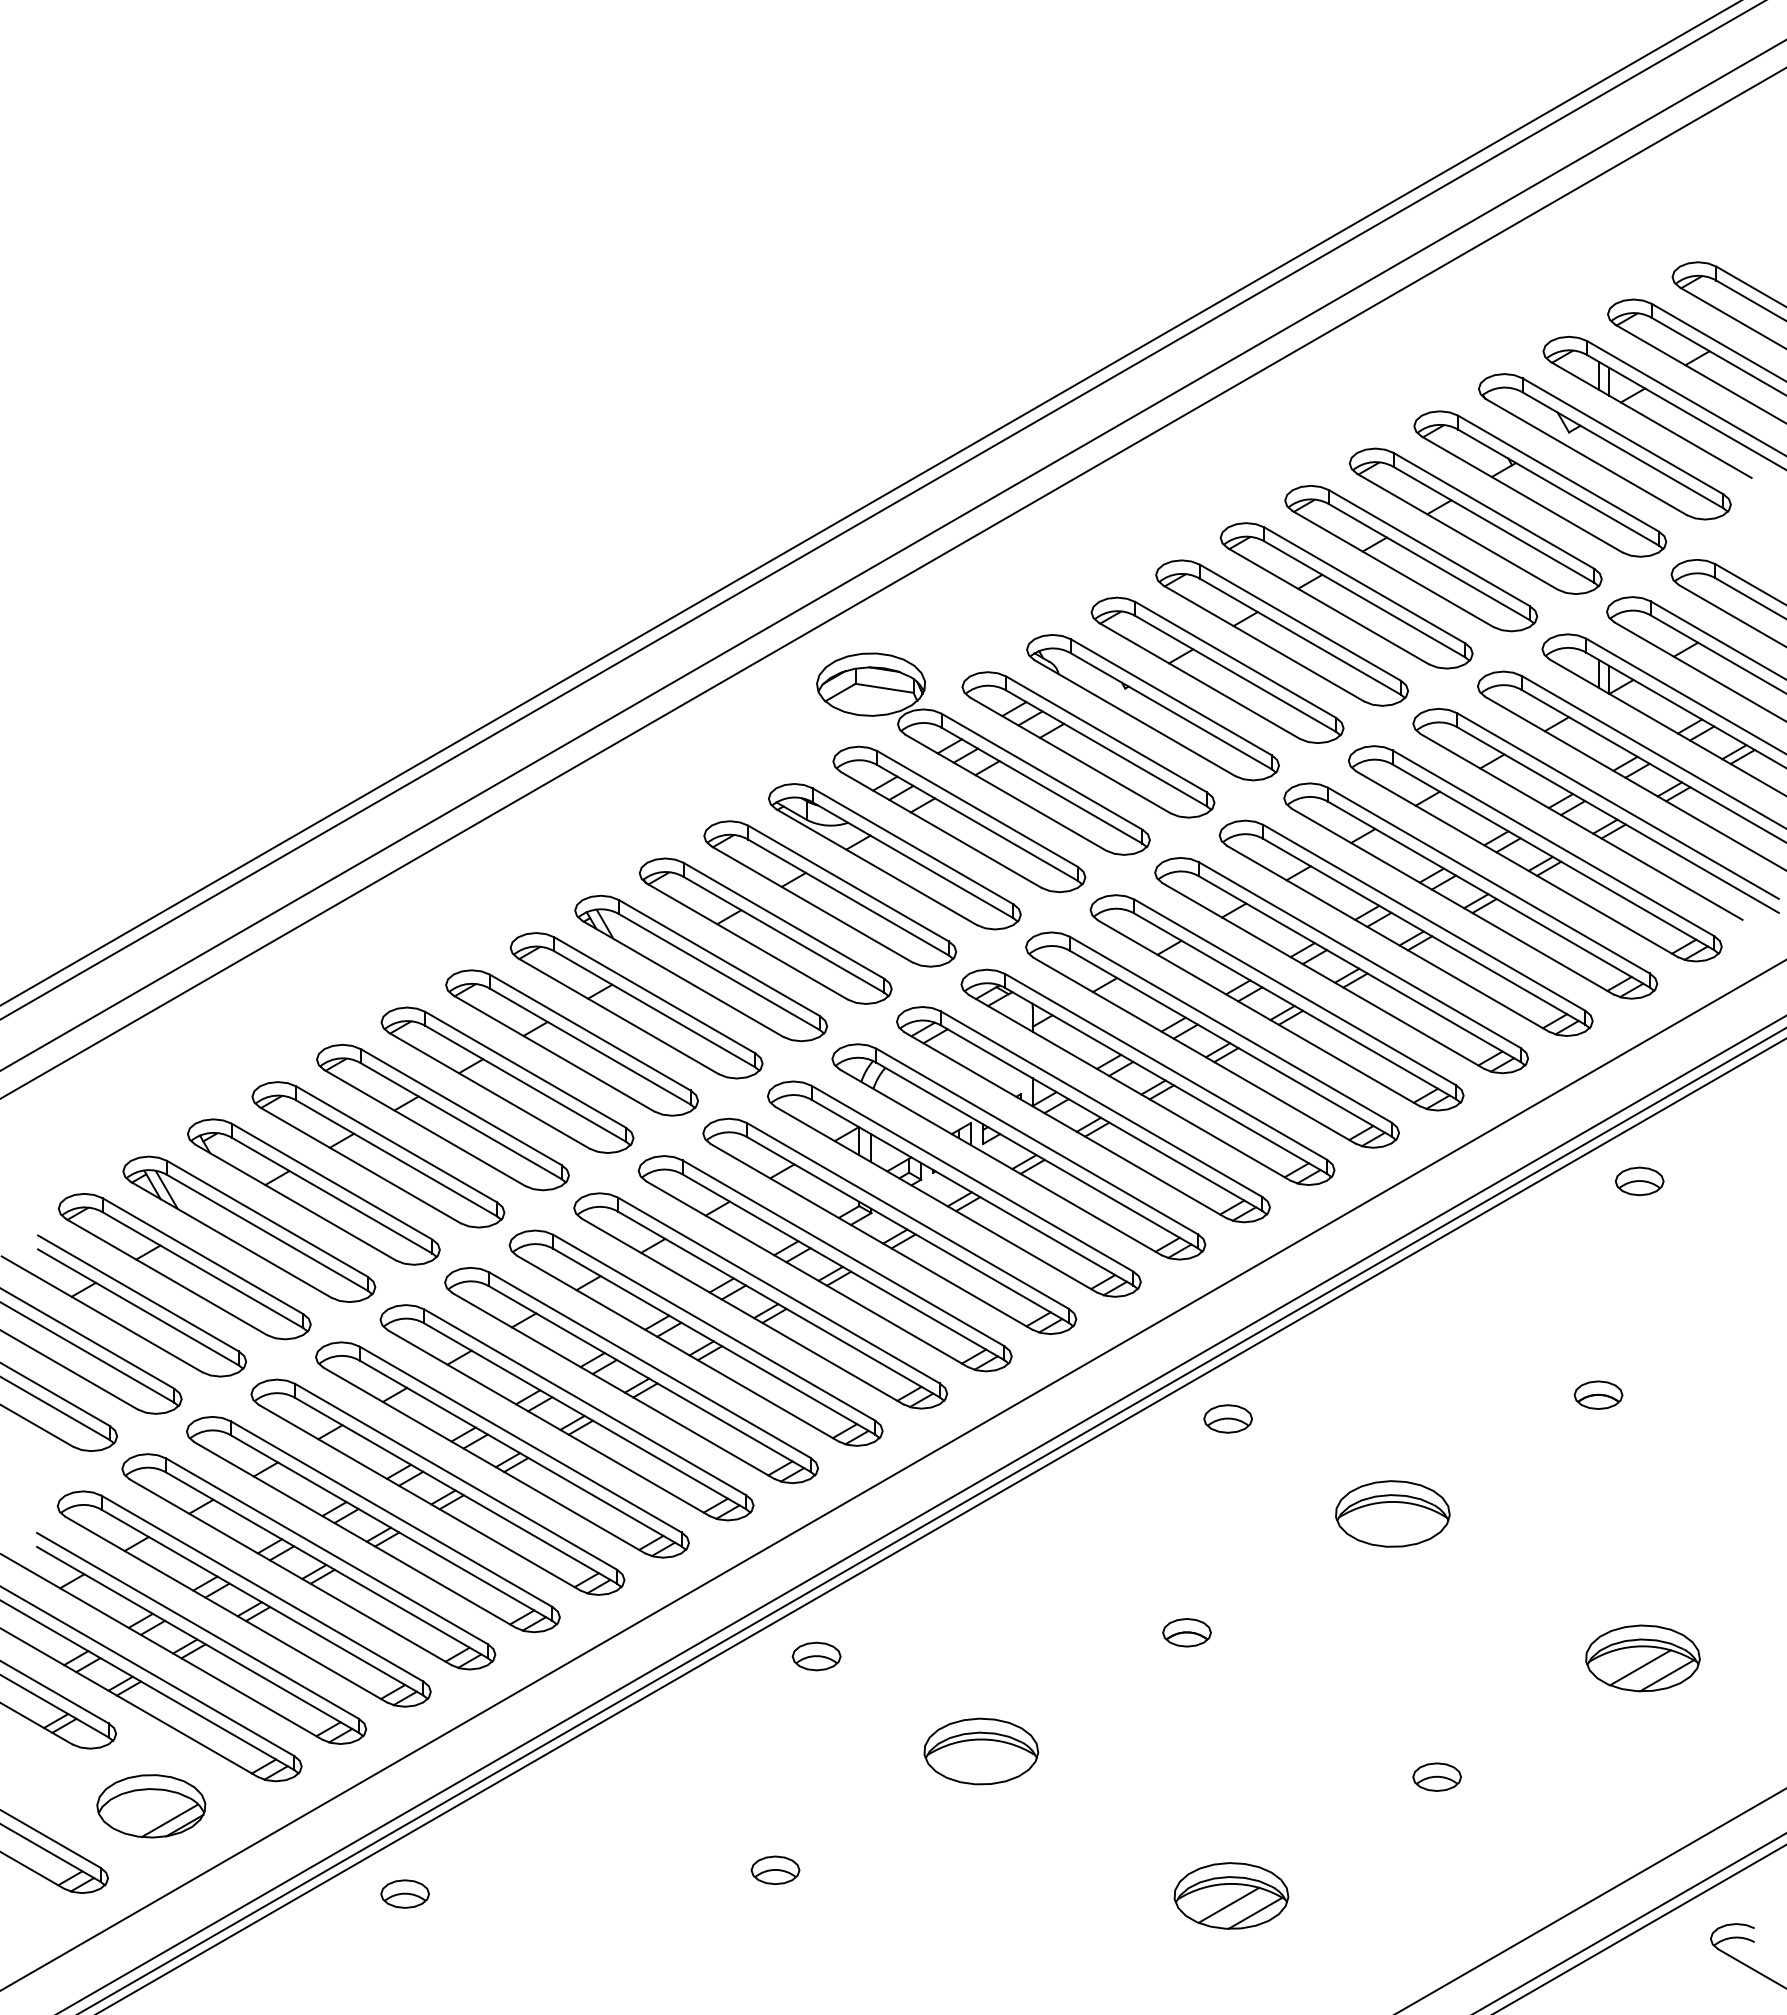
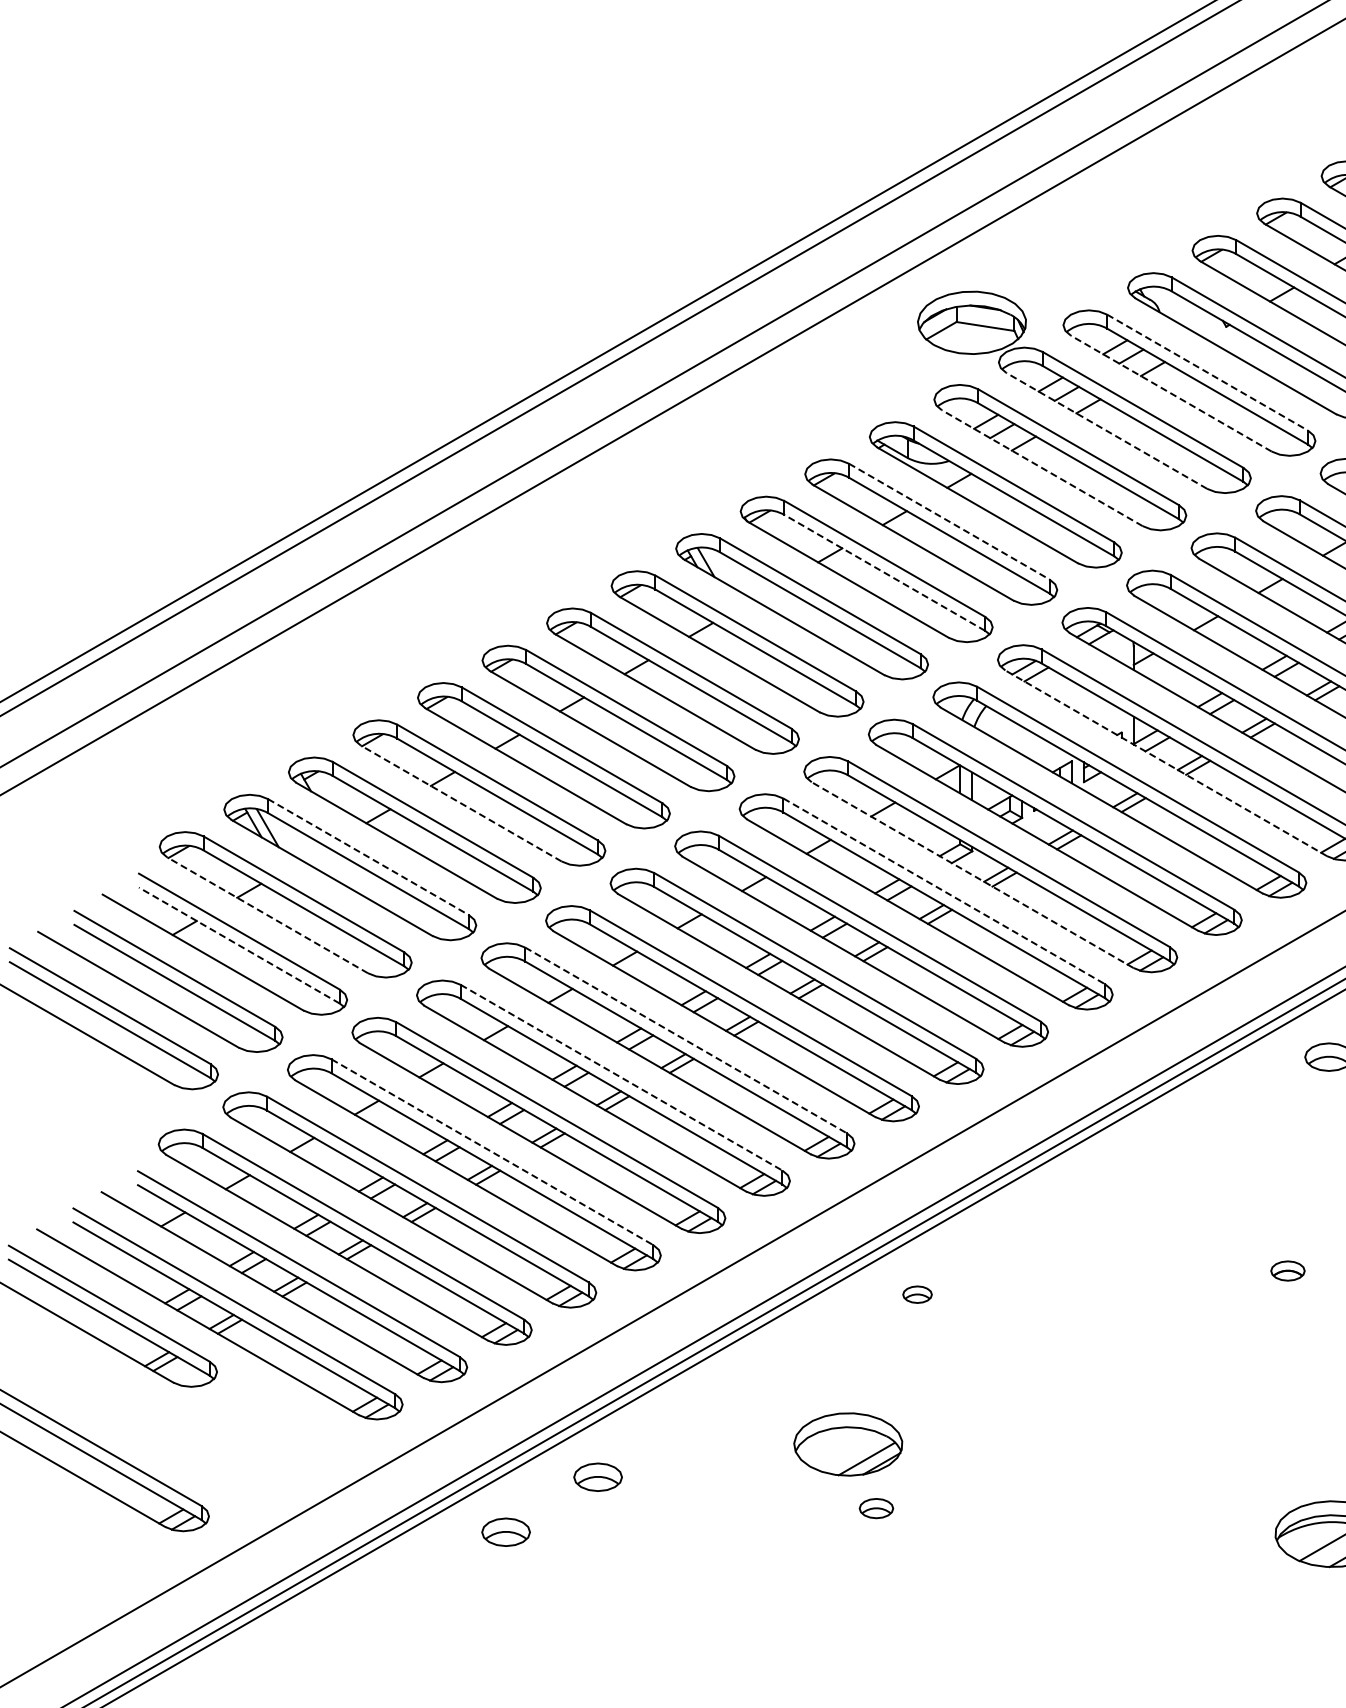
line: (1106, 734) -> (1207, 372), solid -> dashed
line: (1070, 755) -> (1171, 393), solid -> dashed
line: (1005, 792) -> (1106, 430), solid -> dashed
line: (941, 829) -> (1042, 467), solid -> dashed
line: (848, 883) -> (949, 521), solid -> dashed
line: (783, 934) -> (884, 572), solid -> dashed
line: (1065, 1125) -> (1166, 763), solid -> dashed
line: (360, 1165) -> (461, 803), solid -> dashed
line: (267, 1218) -> (368, 856), solid -> dashed
line: (871, 1236) -> (972, 874), solid -> dashed
line: (843, 1253) -> (944, 891), solid -> dashed
line: (166, 1277) -> (267, 915), solid -> dashed
line: (138, 1307) -> (239, 945), solid -> dashed
line: (585, 1402) -> (686, 1040), solid -> dashed
line: (520, 1439) -> (621, 1077), solid -> dashed
line: (391, 1514) -> (492, 1152), solid -> dashed
part: (1186, 1632) -> (1287, 1270), size x0.7
part: (816, 1656) -> (917, 1294), size x0.6
part: (981, 1751) -> (1082, 1389), removed
part: (151, 1806) -> (848, 1444), moved
part: (496, 1838) -> (597, 1476), added
part: (775, 1870) -> (876, 1508), size x0.7

